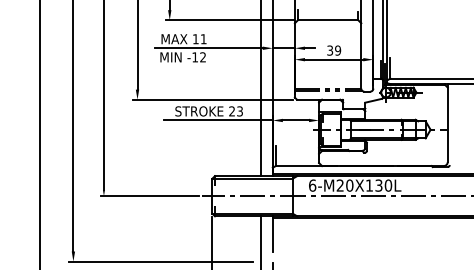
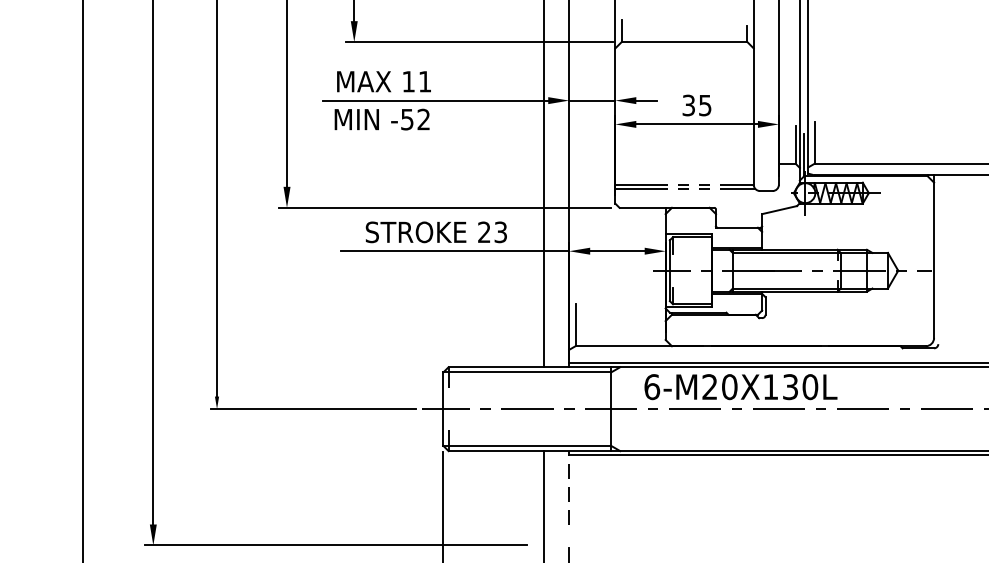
text: (338, 50) -> (706, 105), 39 -> 35
text: (195, 57) -> (407, 119), -12 -> -52
line: (272, 233) -> (568, 486), solid -> dashed

